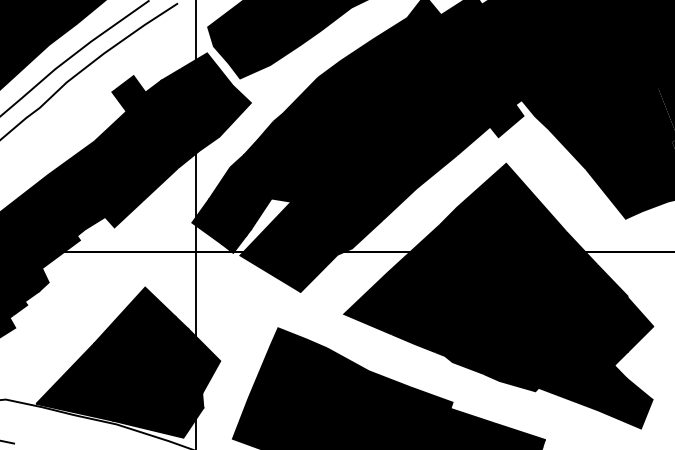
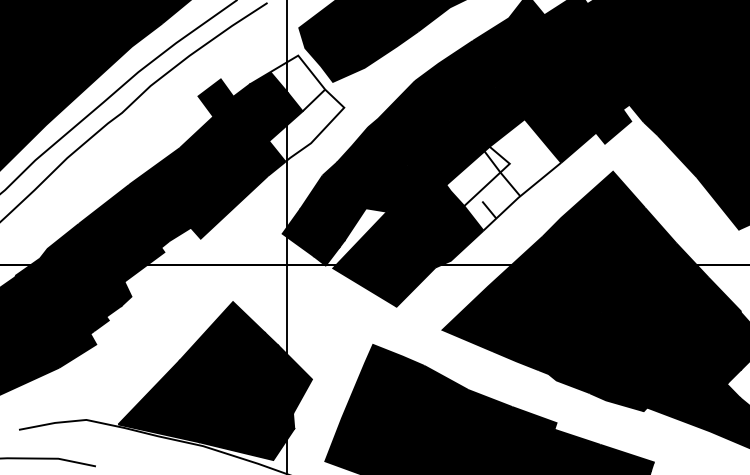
fill: (214, 103) -> (306, 108), removed
fill: (402, 166) -> (503, 174), removed

